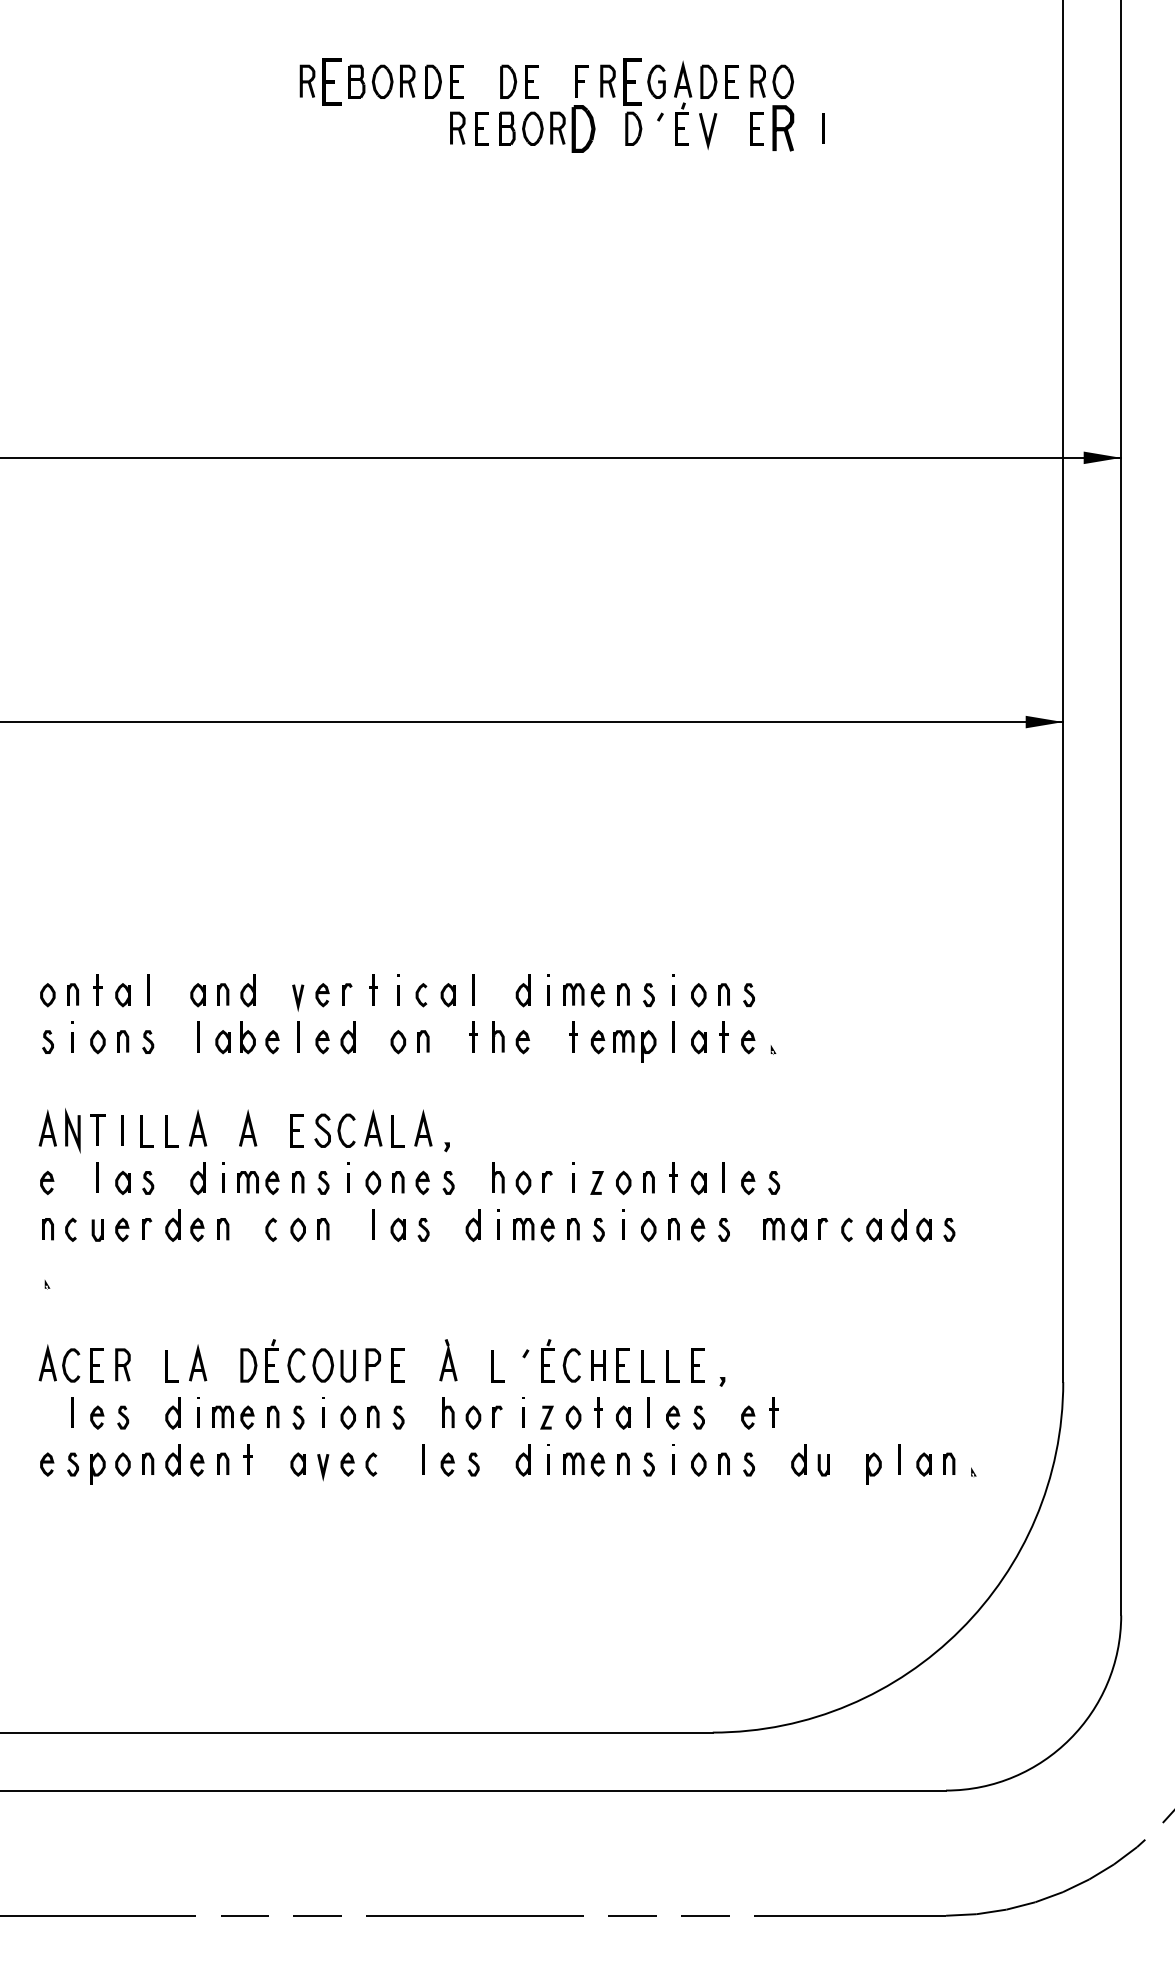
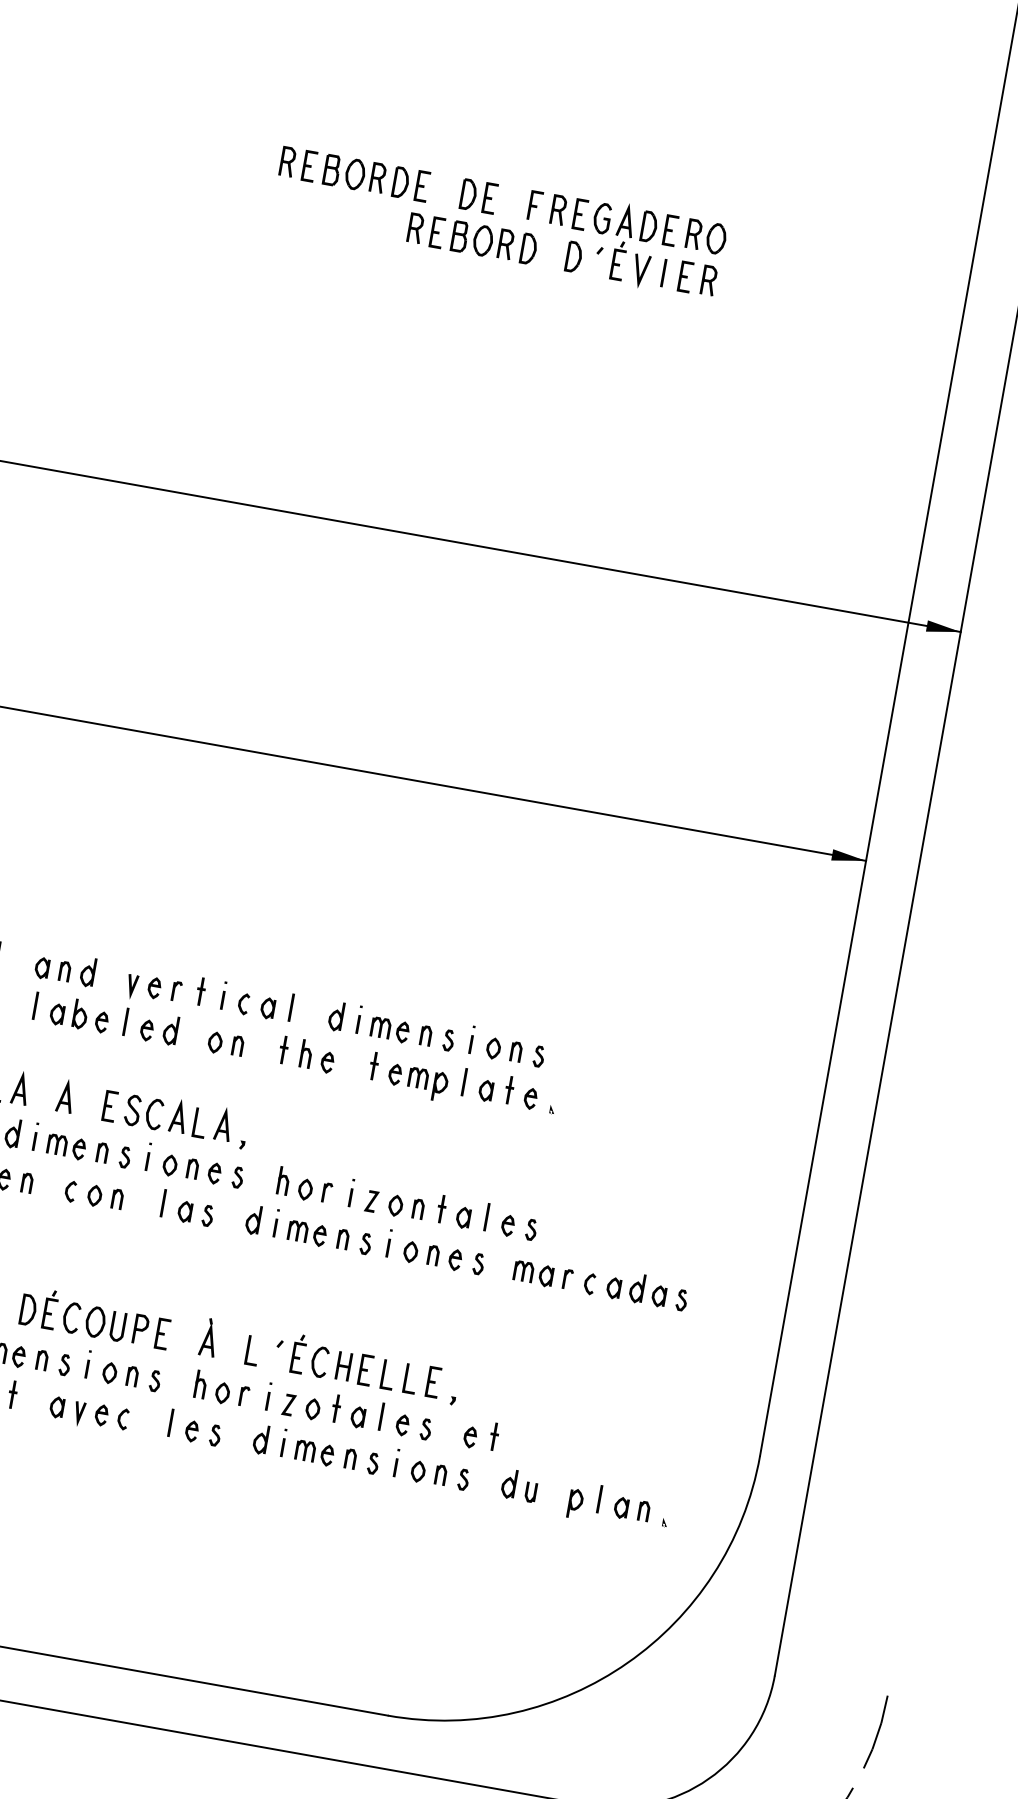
part: (331, 81) -> (309, 165), size x0.71
part: (631, 81) -> (579, 214), size x0.71
part: (782, 127) -> (708, 279), size x0.71
part: (583, 128) -> (528, 248), size x0.71
line: (823, 128) -> (664, 272), moved

